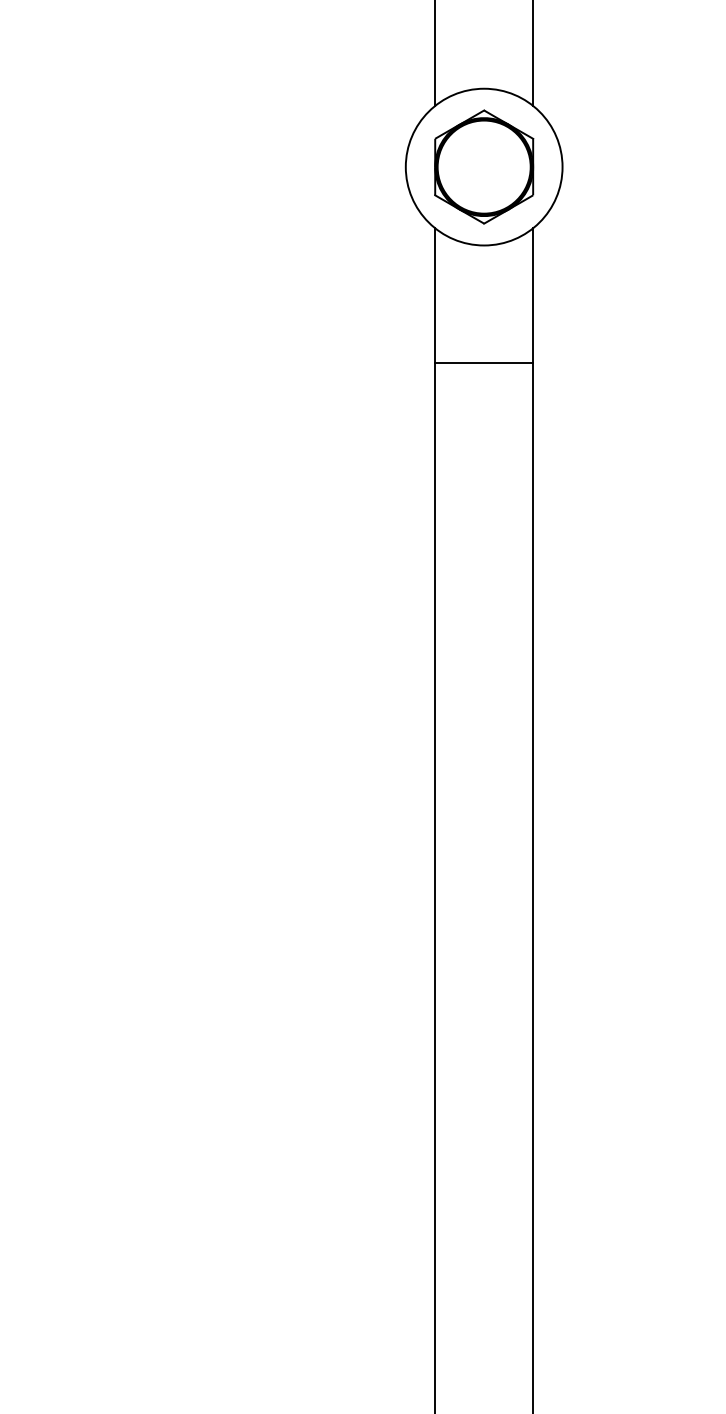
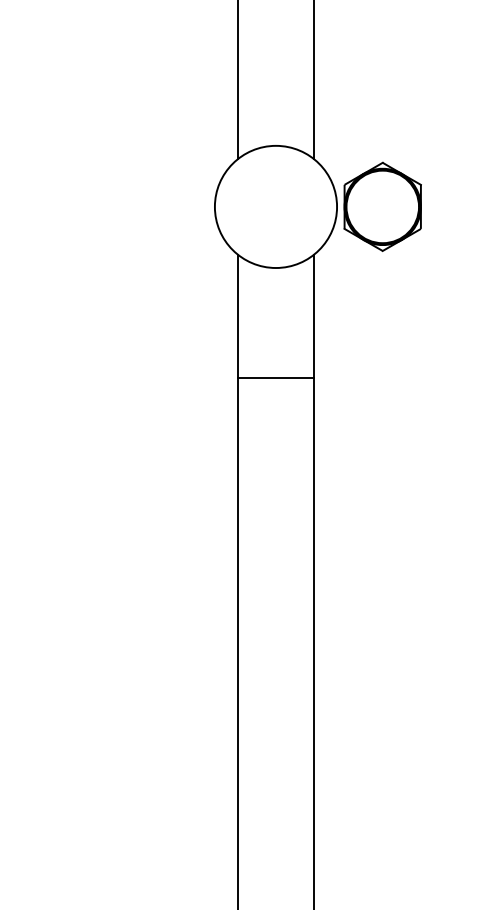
part: (484, 166) -> (382, 206), moved
line: (484, 363) -> (276, 378), moved

